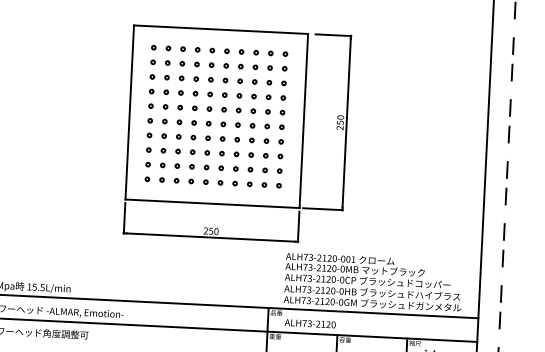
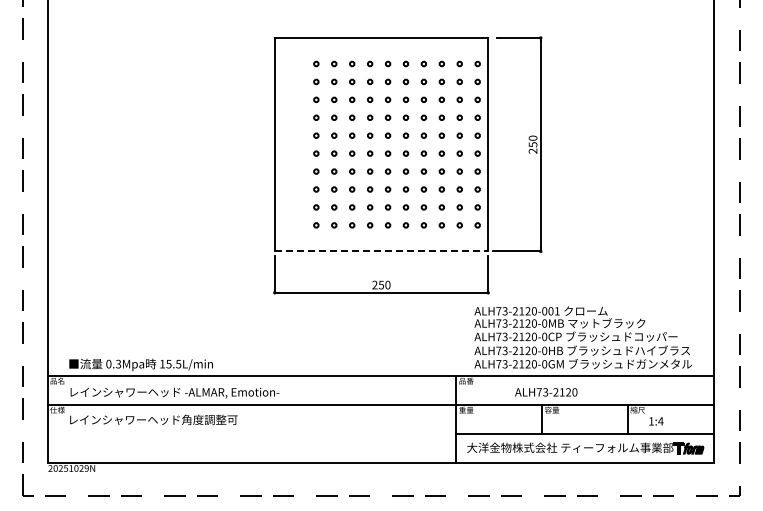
part: (211, 110) -> (390, 137), moved
line: (212, 203) -> (381, 251), solid -> dashed
text: (310, 323) -> (546, 392), moved

